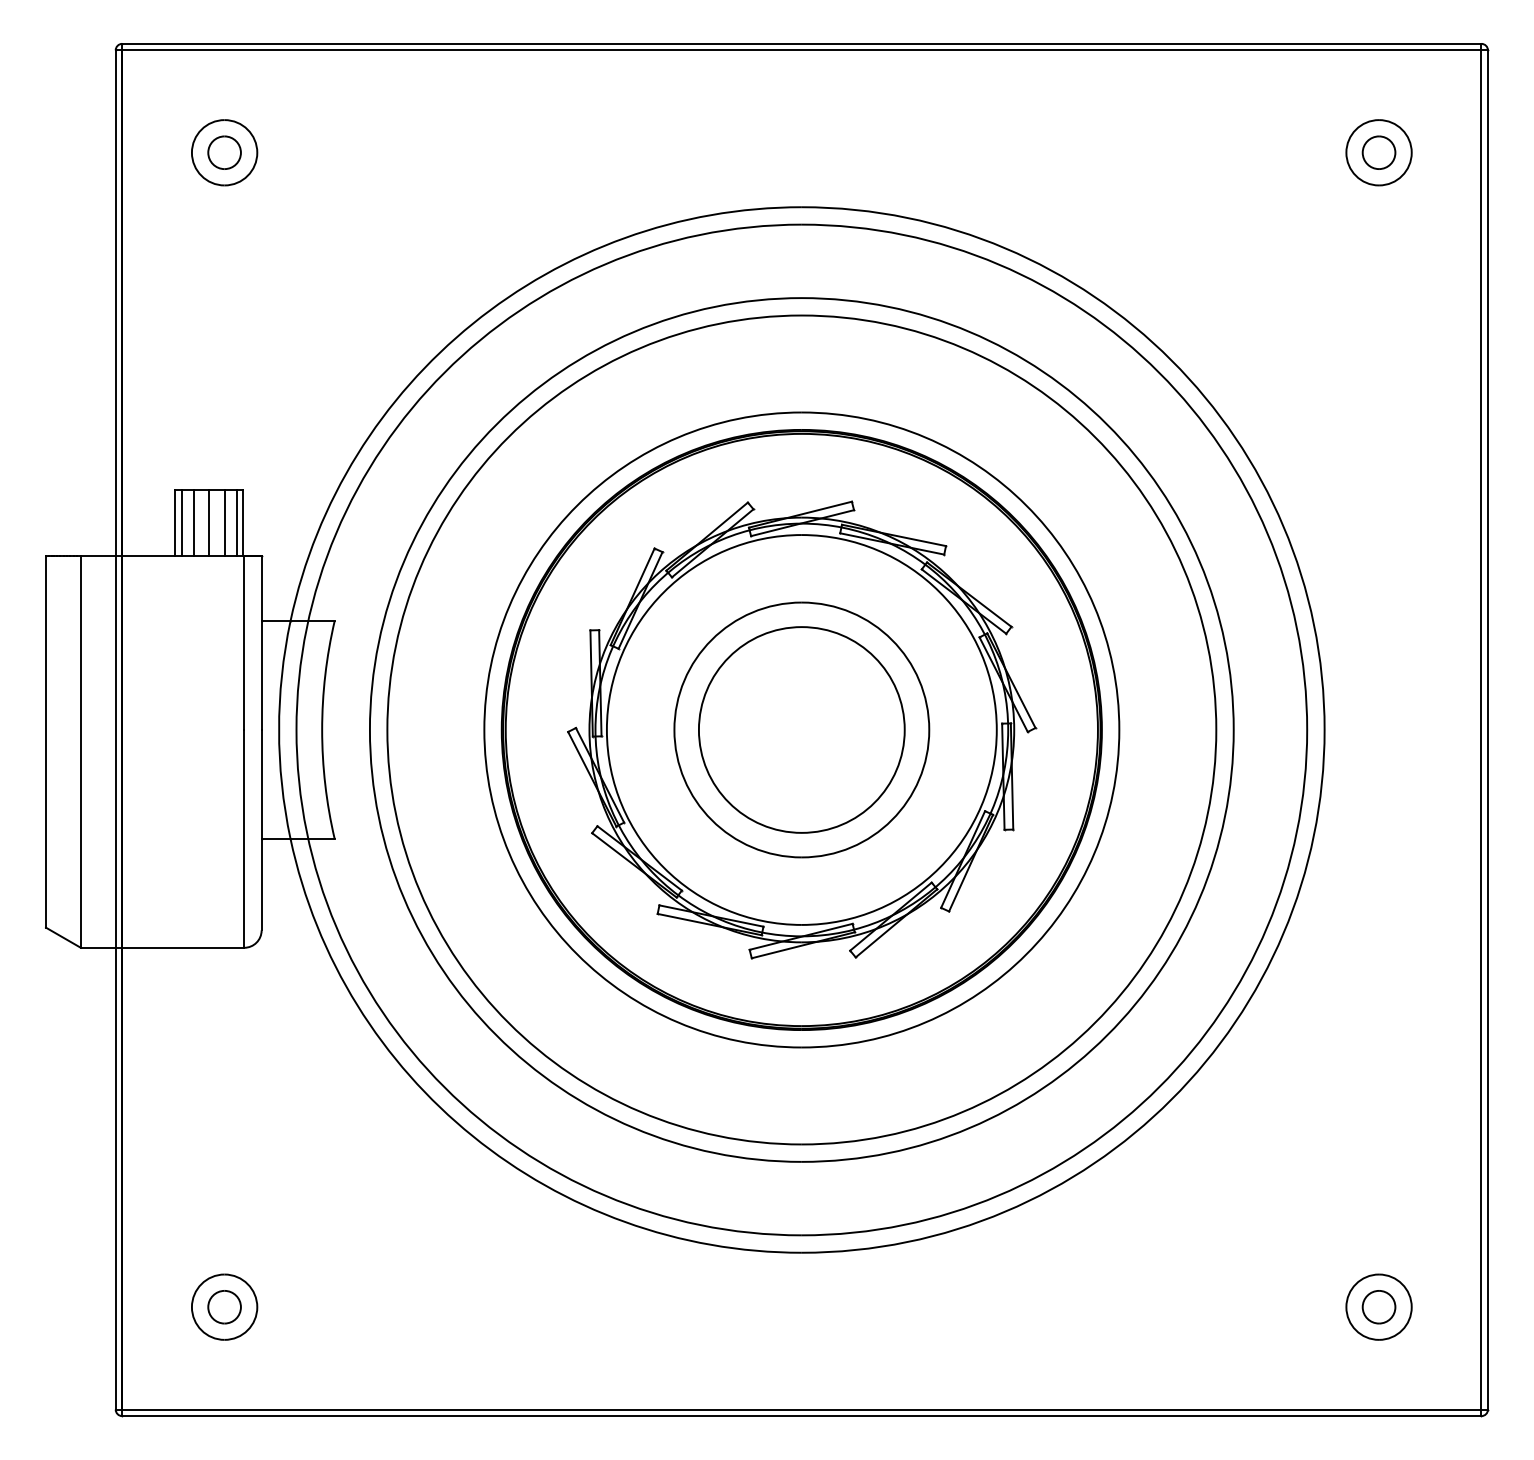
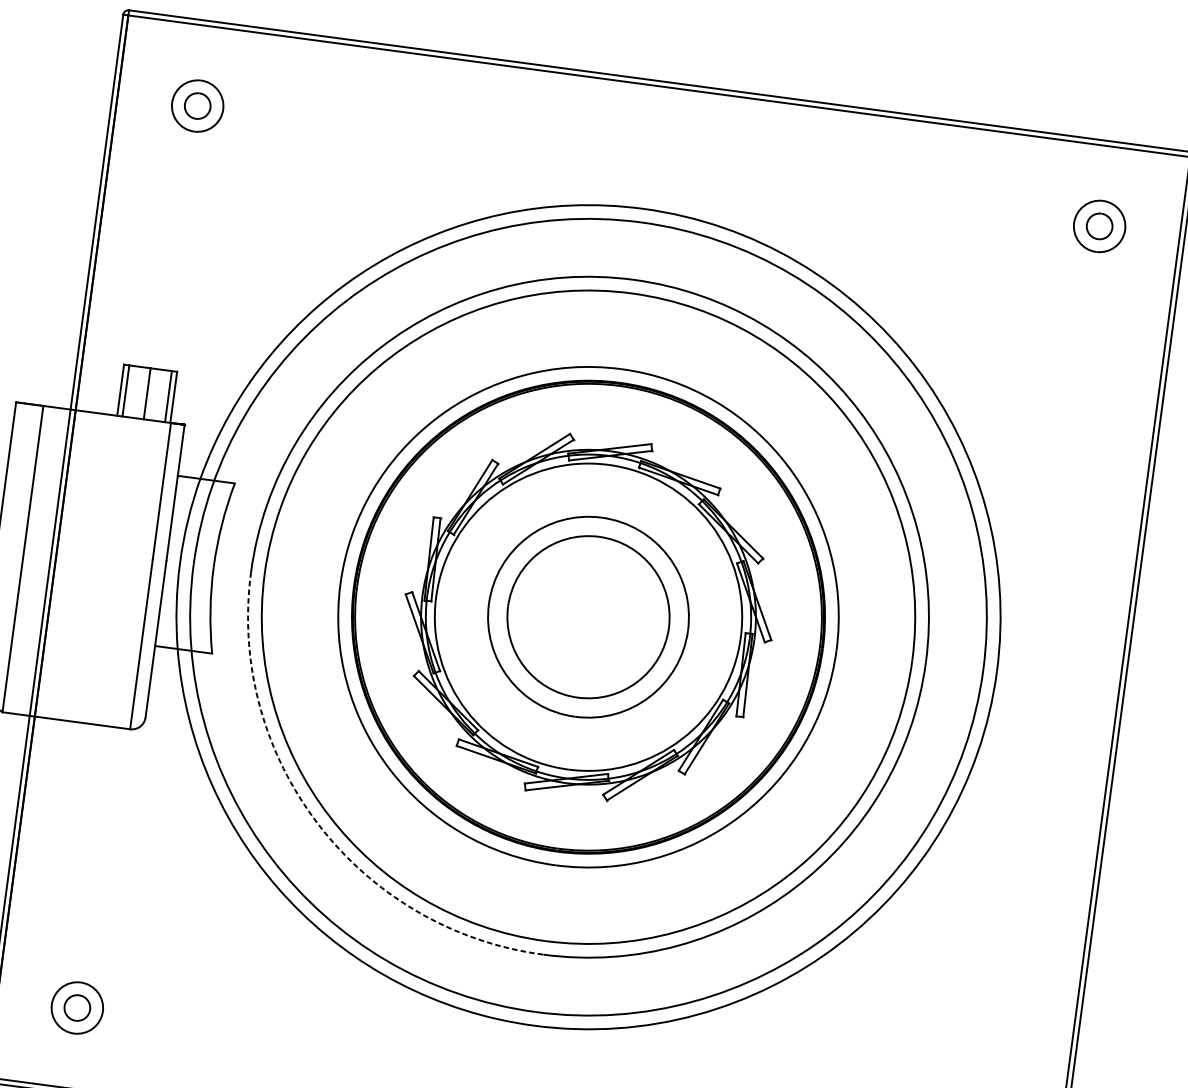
line: (194, 522) -> (135, 391), removed
line: (224, 522) -> (159, 394), removed
arc: (496, 1035) -> (318, 824), solid -> dashed

